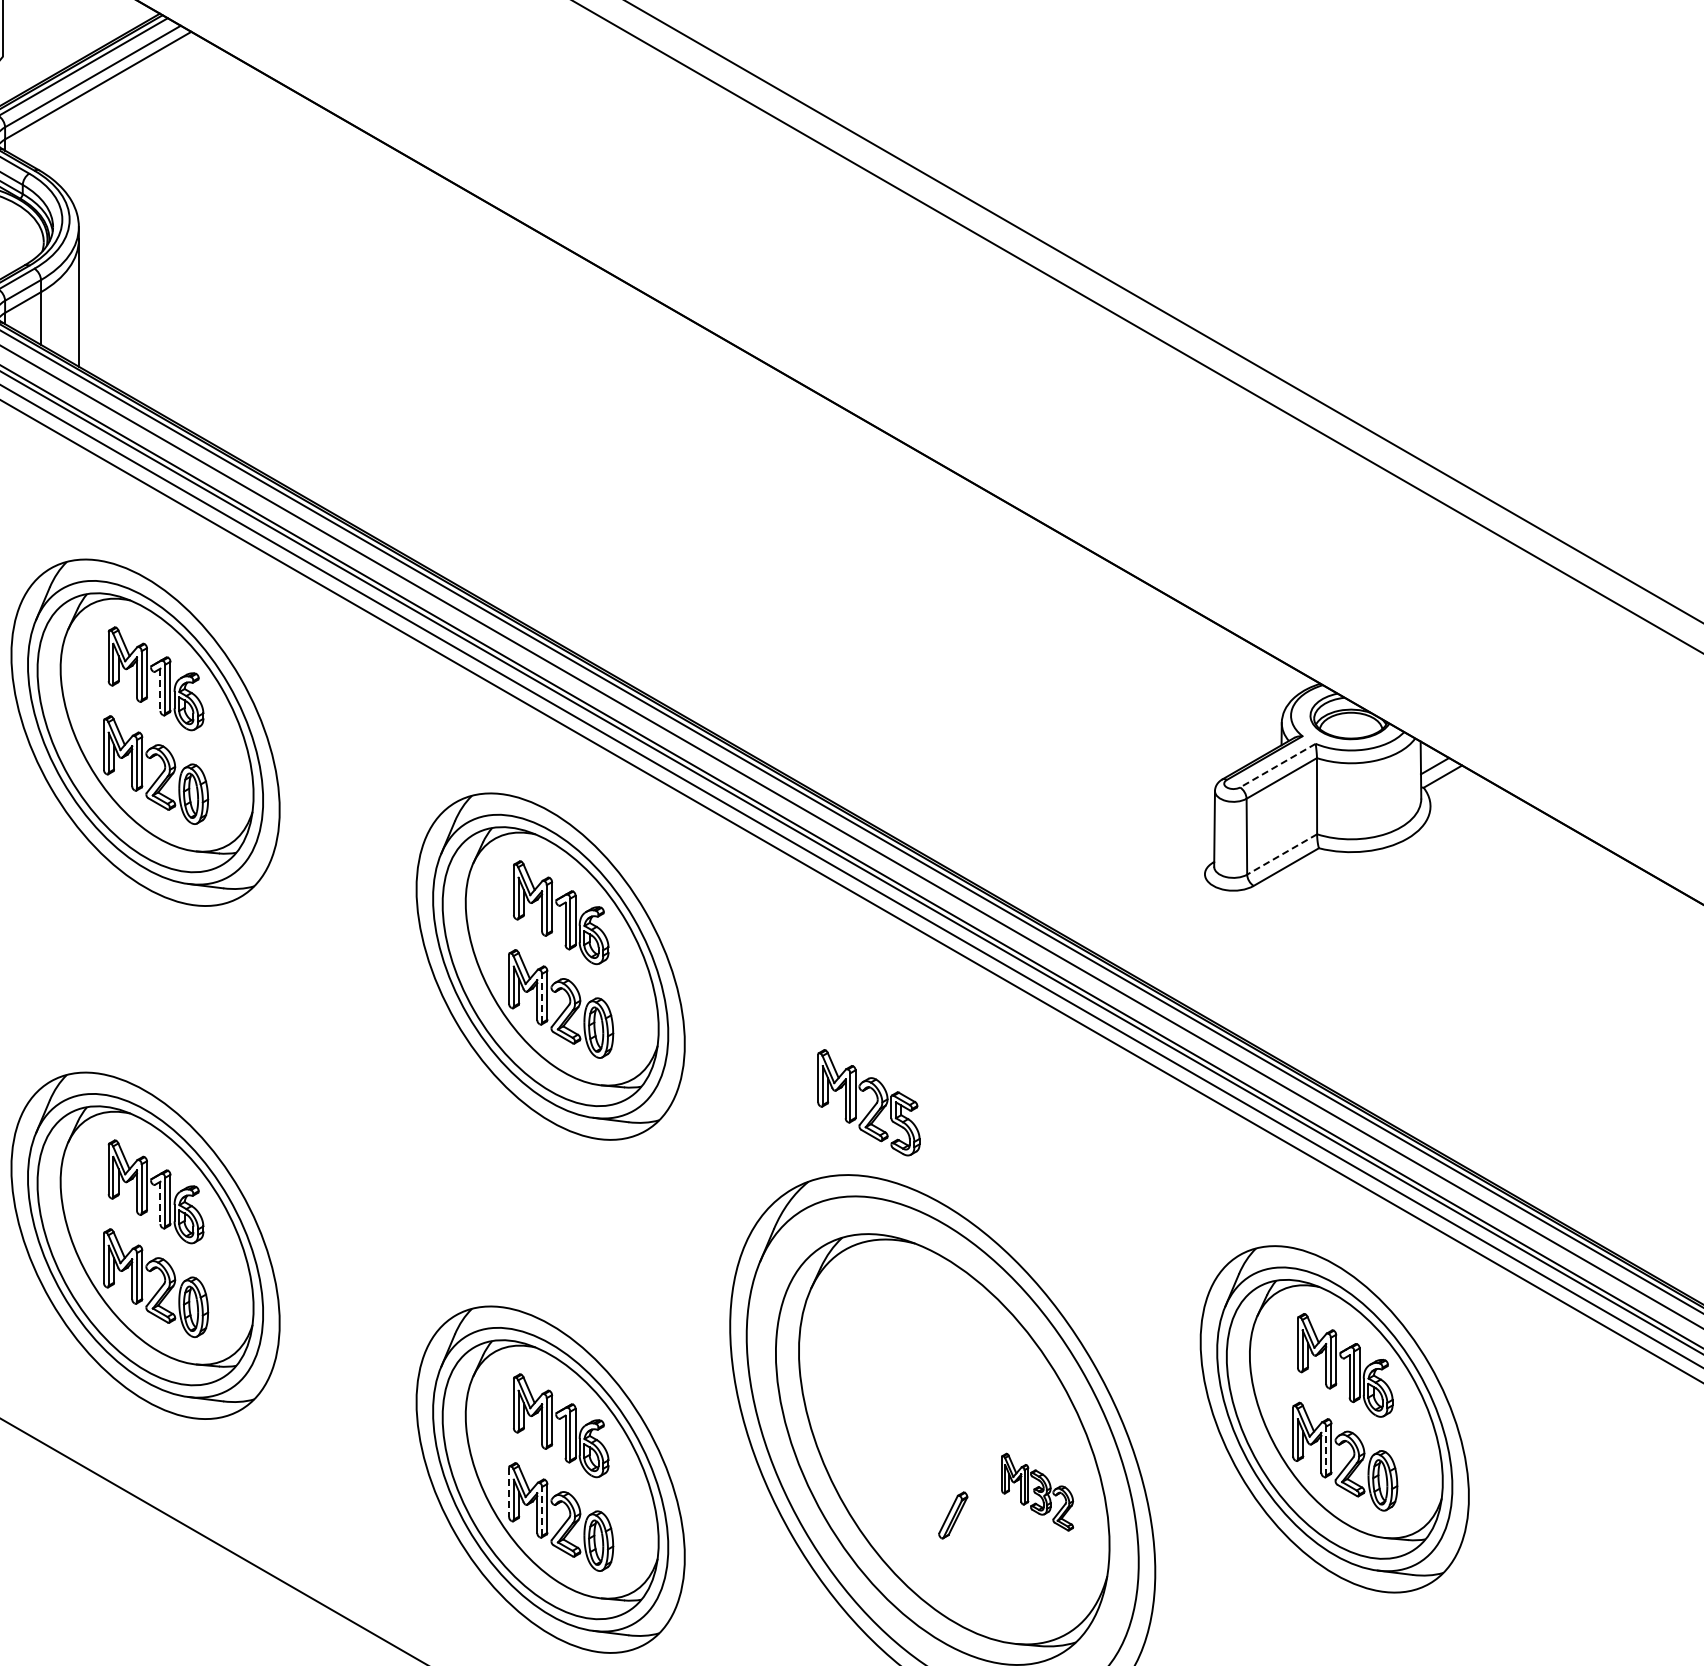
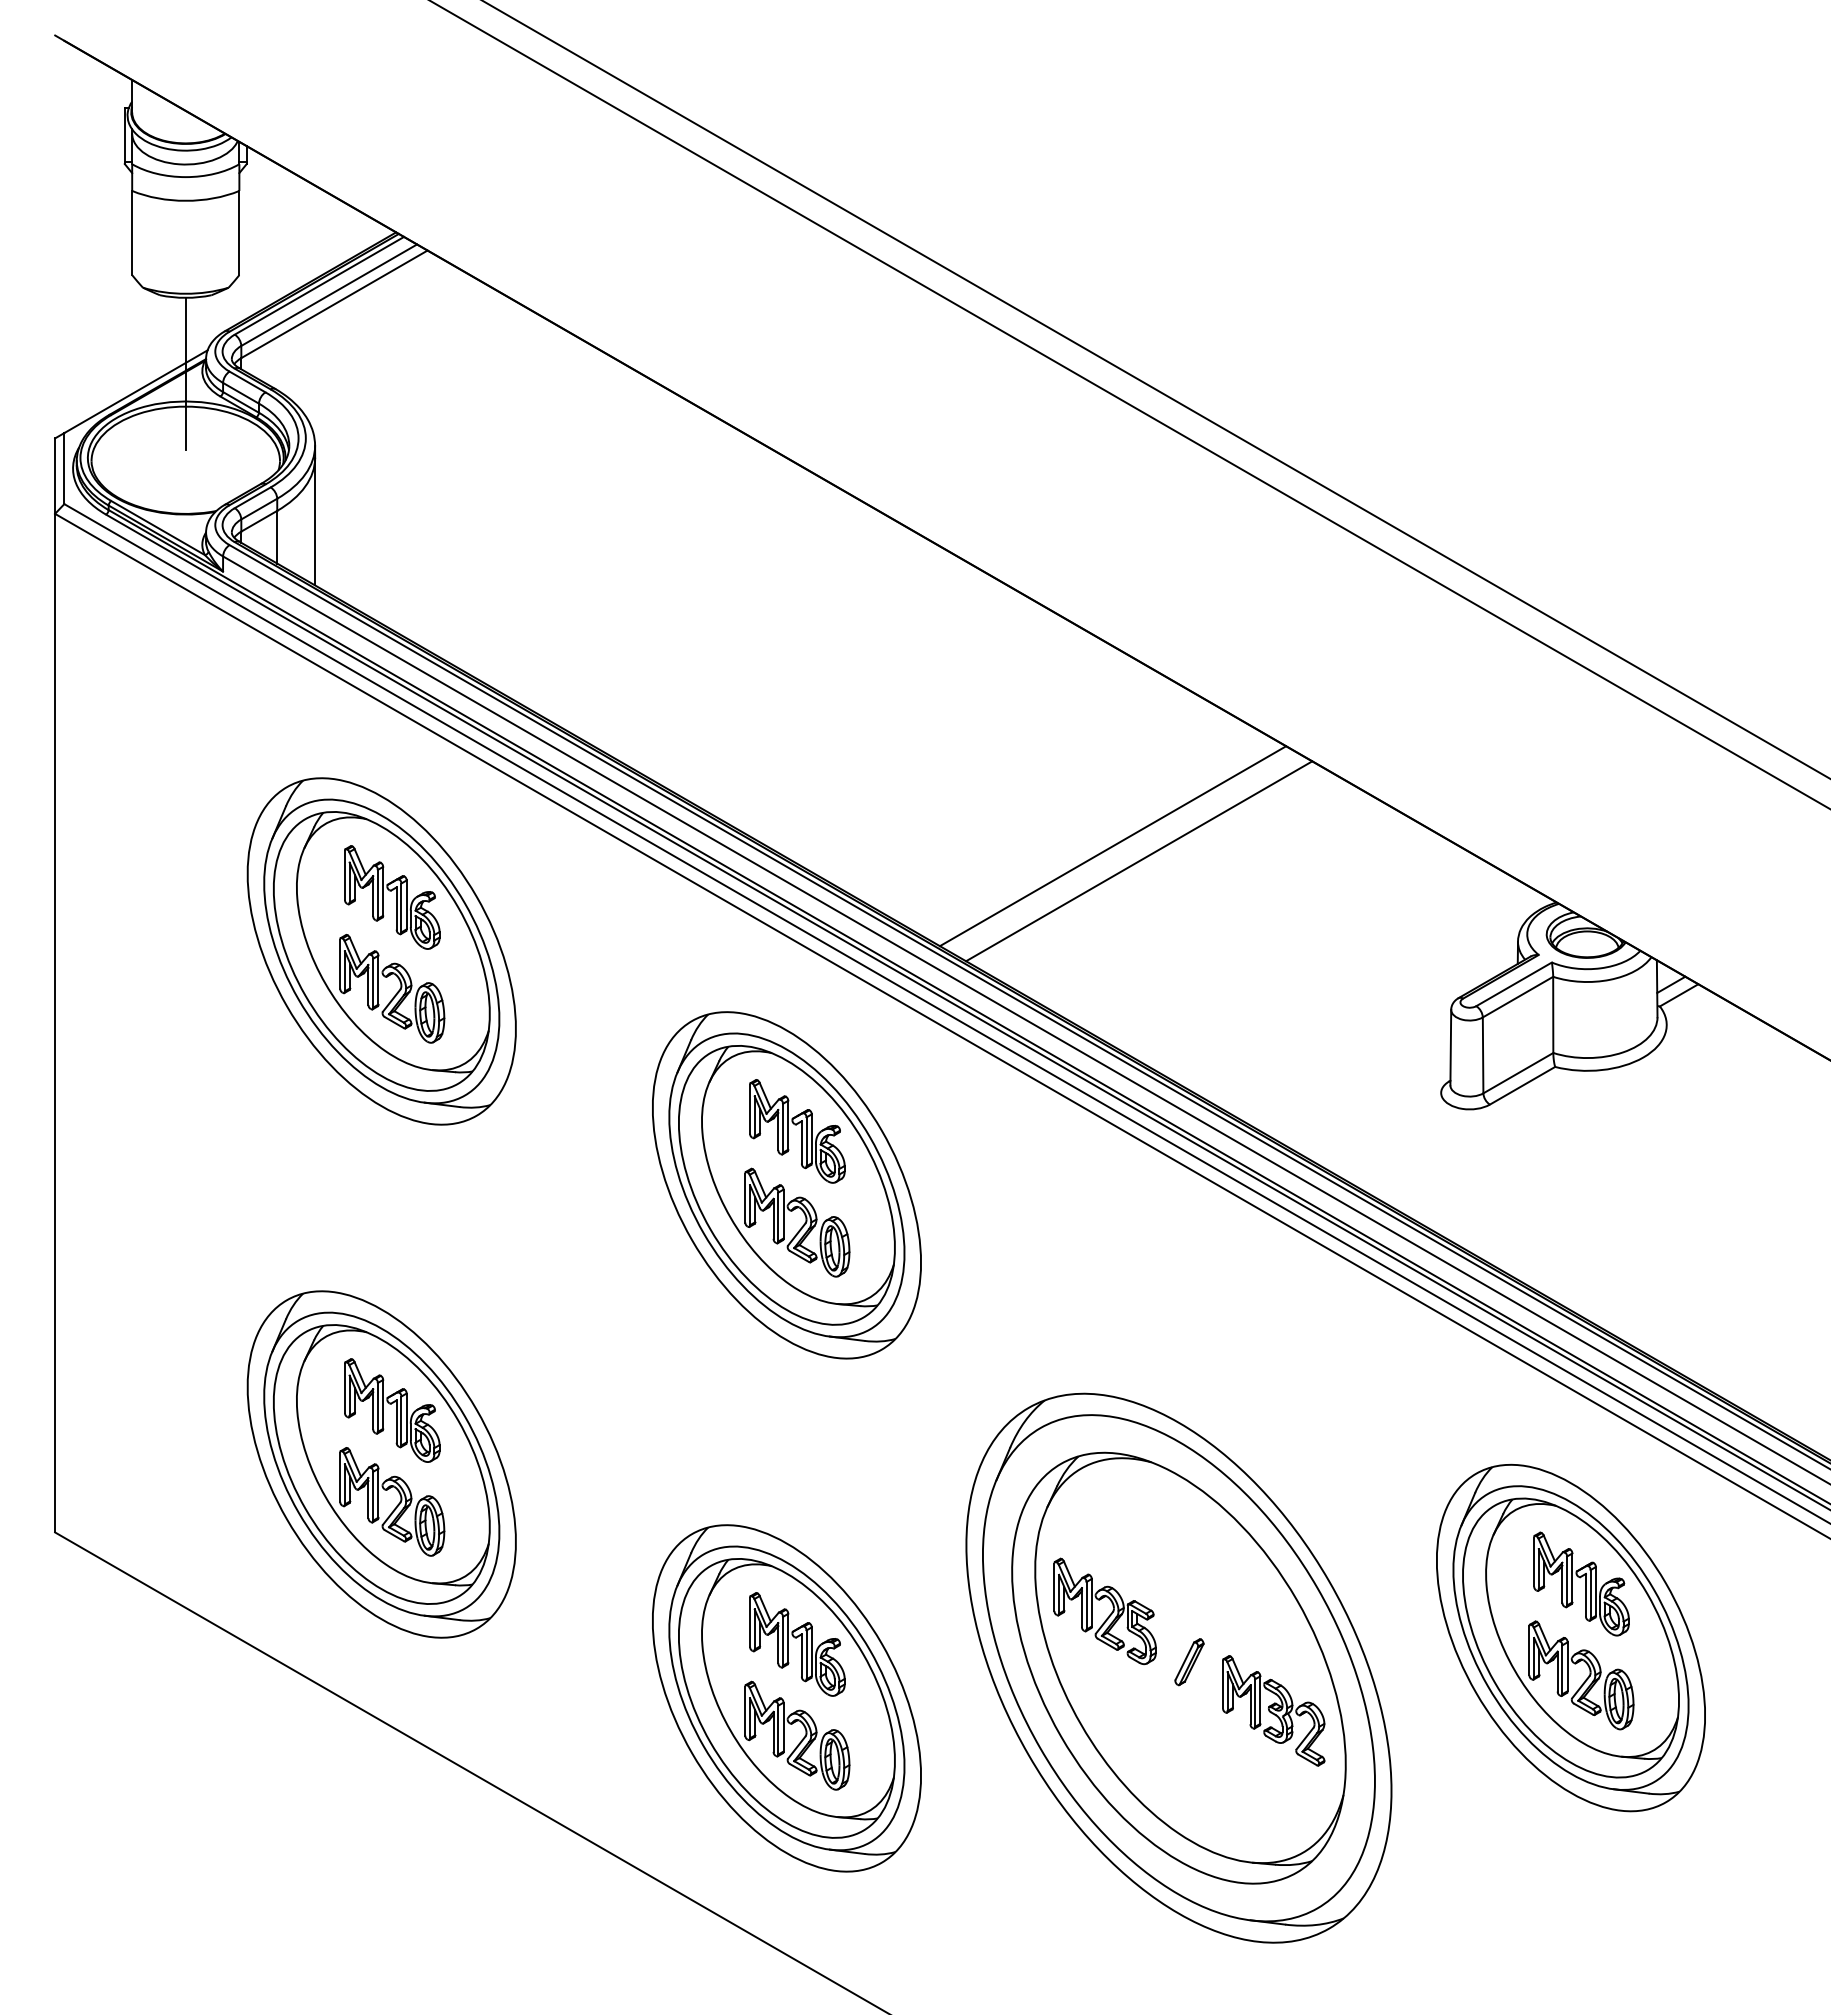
line: (876, 627) -> (1112, 846), added
line: (903, 642) -> (1139, 861), added
line: (160, 690) -> (396, 909), dashed -> solid
line: (1278, 765) -> (1514, 984), dashed -> solid
line: (1281, 854) -> (1517, 1073), dashed -> solid
line: (542, 997) -> (778, 1216), dashed -> solid
part: (868, 1102) -> (1104, 1611), moved
line: (160, 1203) -> (396, 1422), dashed -> solid
line: (1326, 1450) -> (1562, 1669), dashed -> solid
part: (1037, 1491) -> (1273, 1710), size x1.43
line: (509, 1492) -> (745, 1711), dashed -> solid
line: (542, 1510) -> (778, 1729), dashed -> solid
part: (953, 1515) -> (1189, 1662), moved

